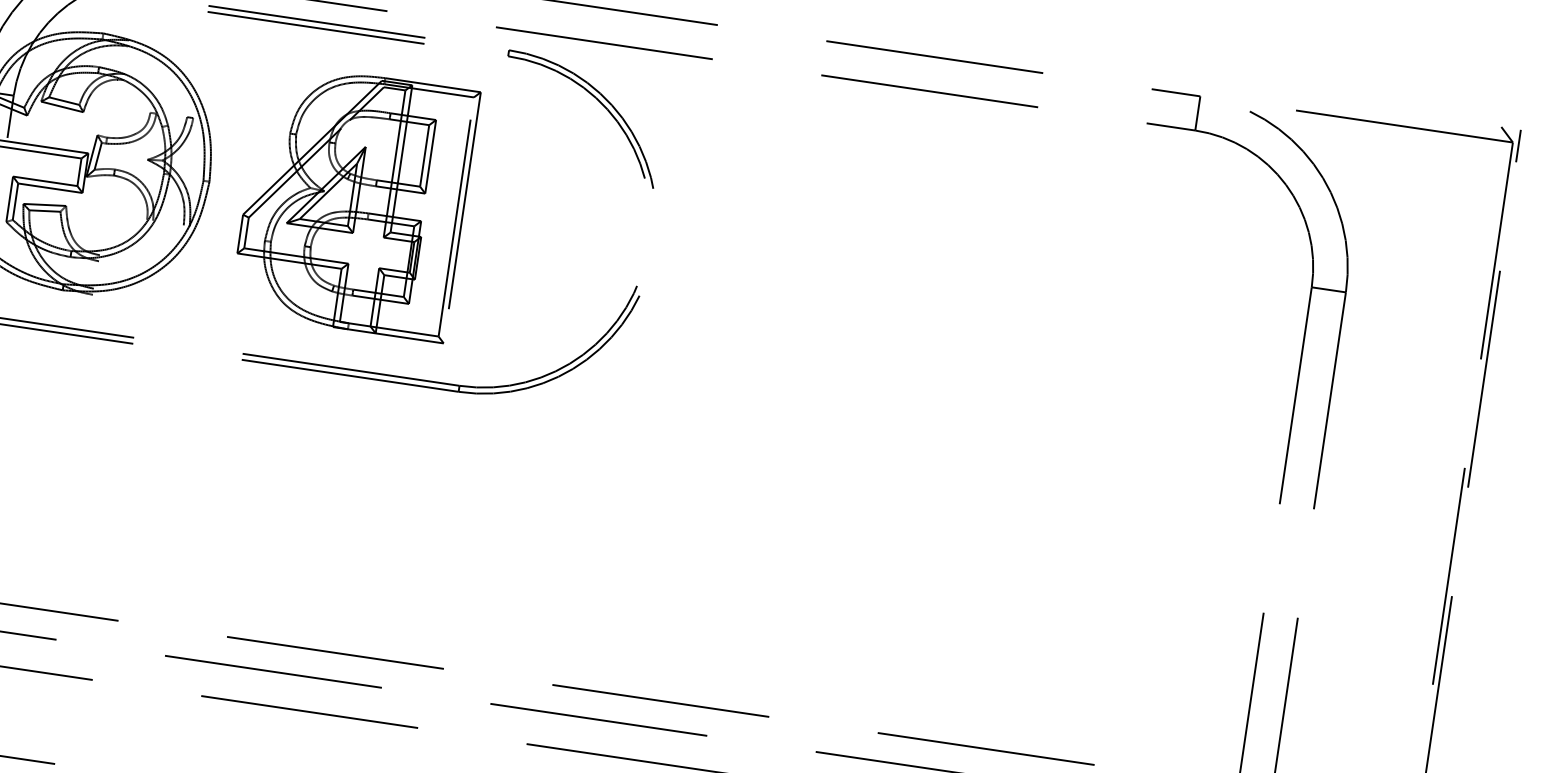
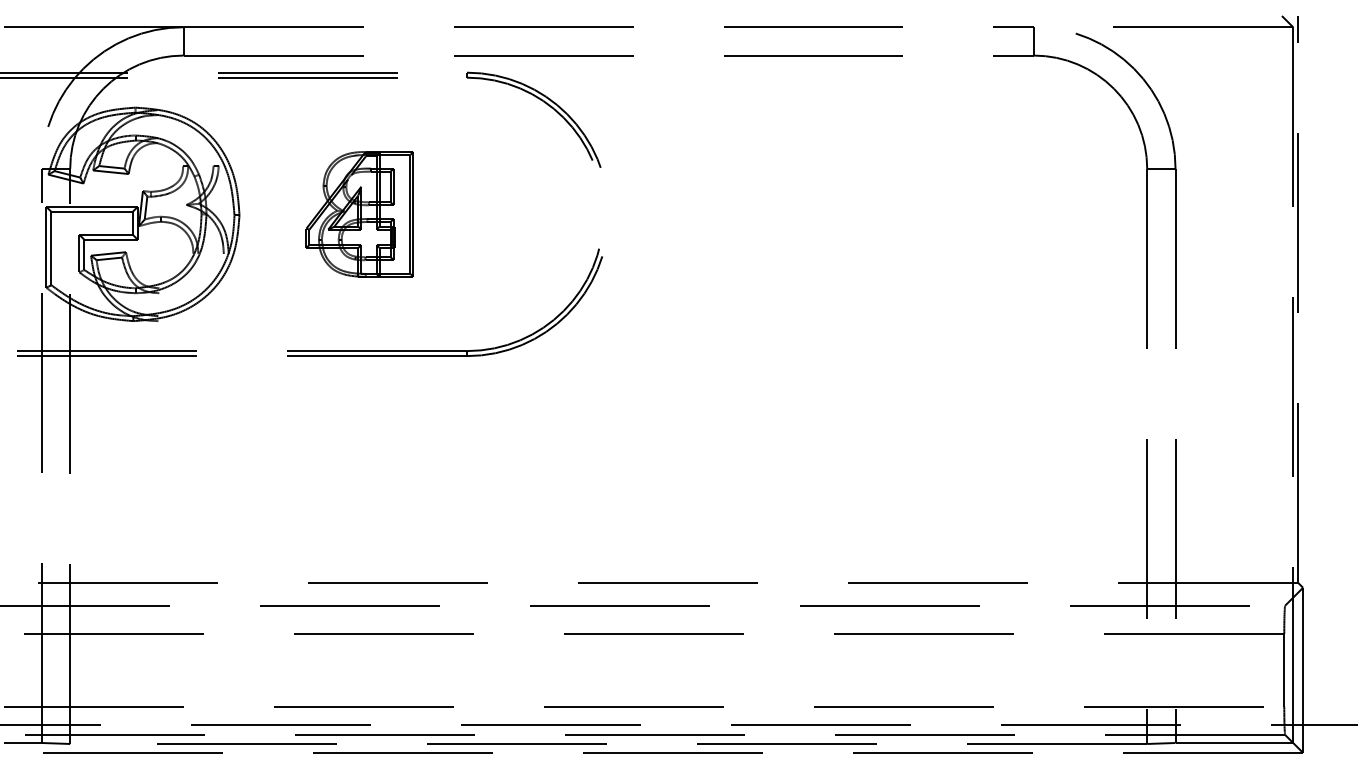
part: (354, 202) -> (359, 214), size x0.6

